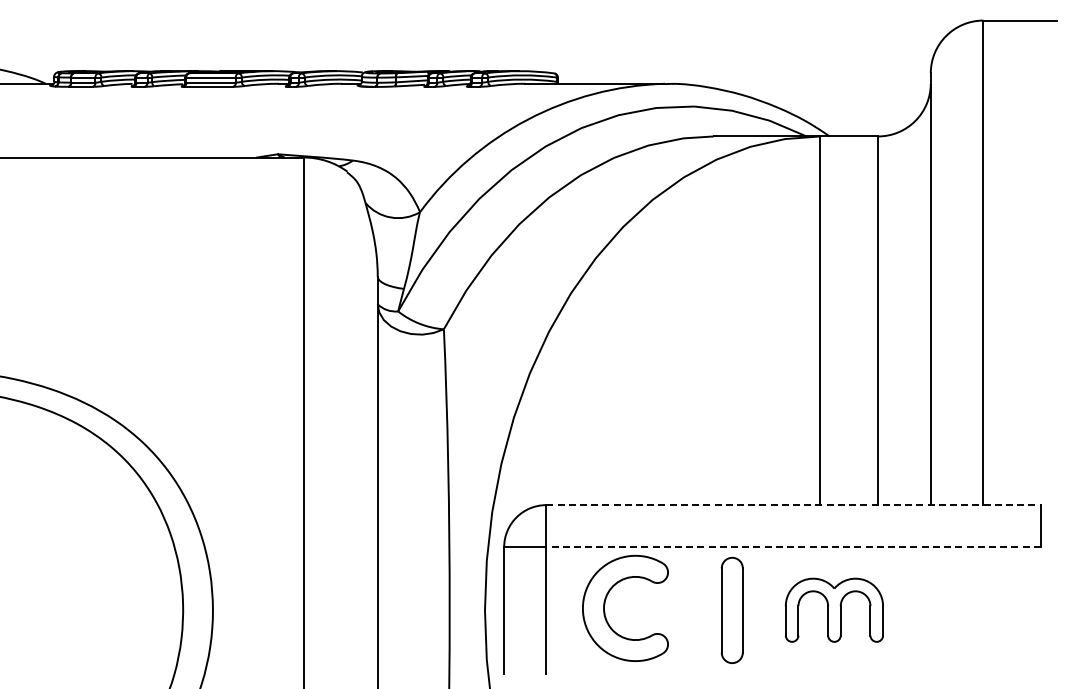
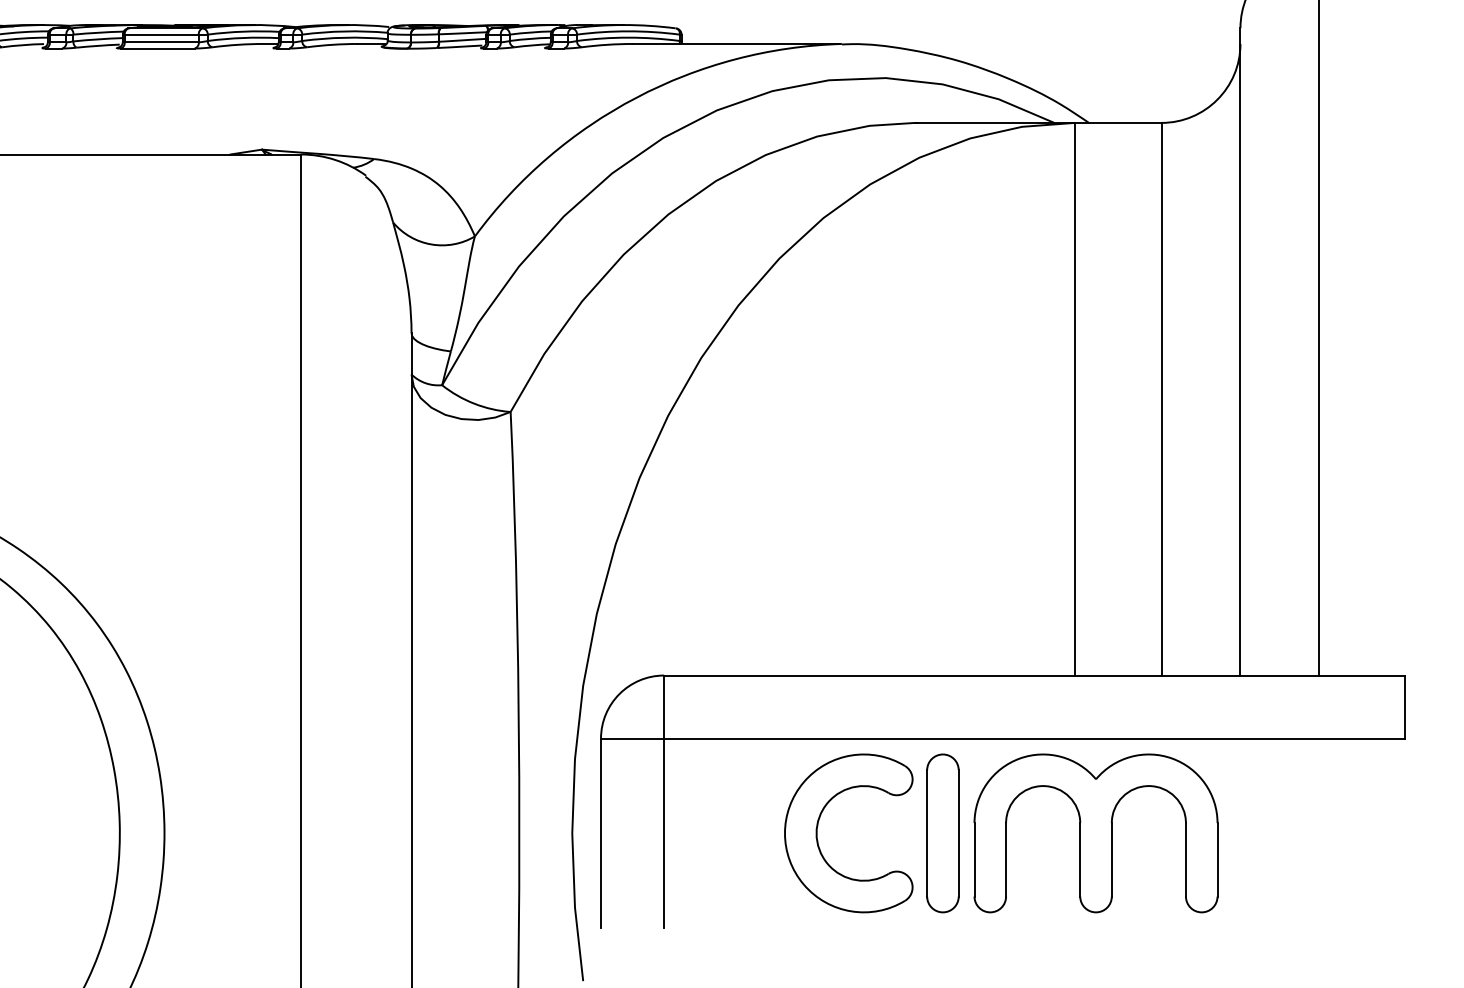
line: (794, 505) -> (1036, 676), dashed -> solid
line: (793, 547) -> (1034, 739), dashed -> solid
part: (605, 604) -> (818, 827), moved
part: (834, 609) -> (1096, 831), size x1.67

